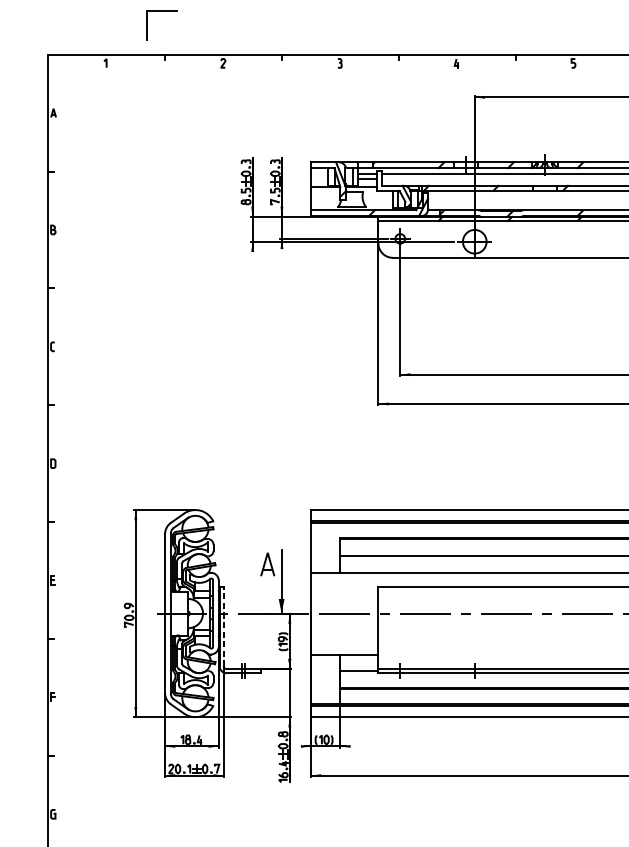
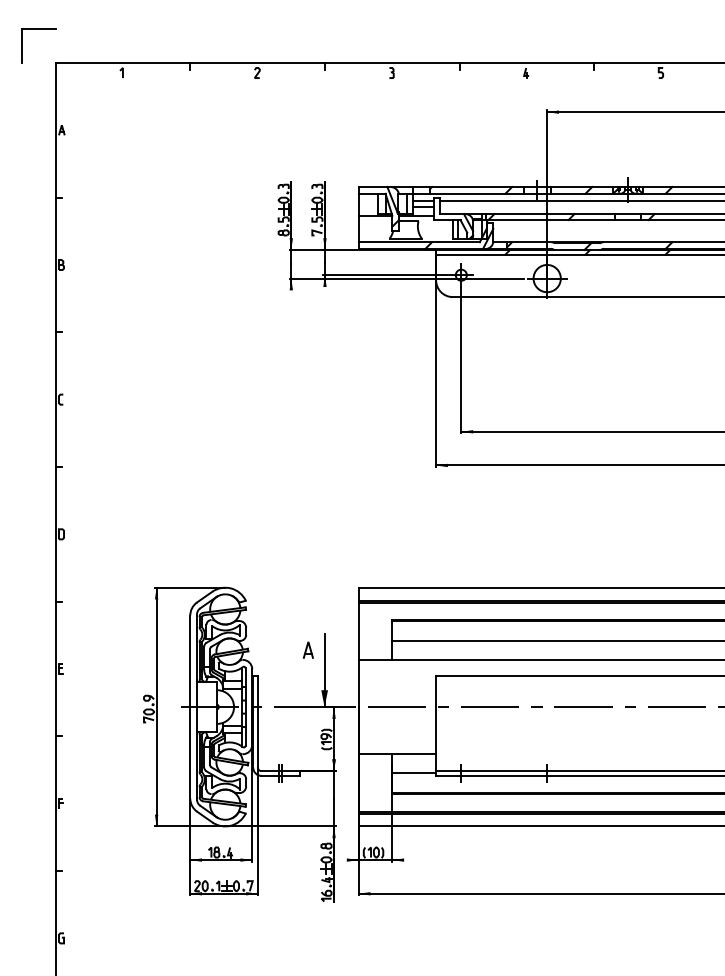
part: (161, 10) -> (38, 29), moved
part: (266, 563) -> (307, 649), size x0.62
line: (223, 626) -> (257, 722), dashed -> solid

